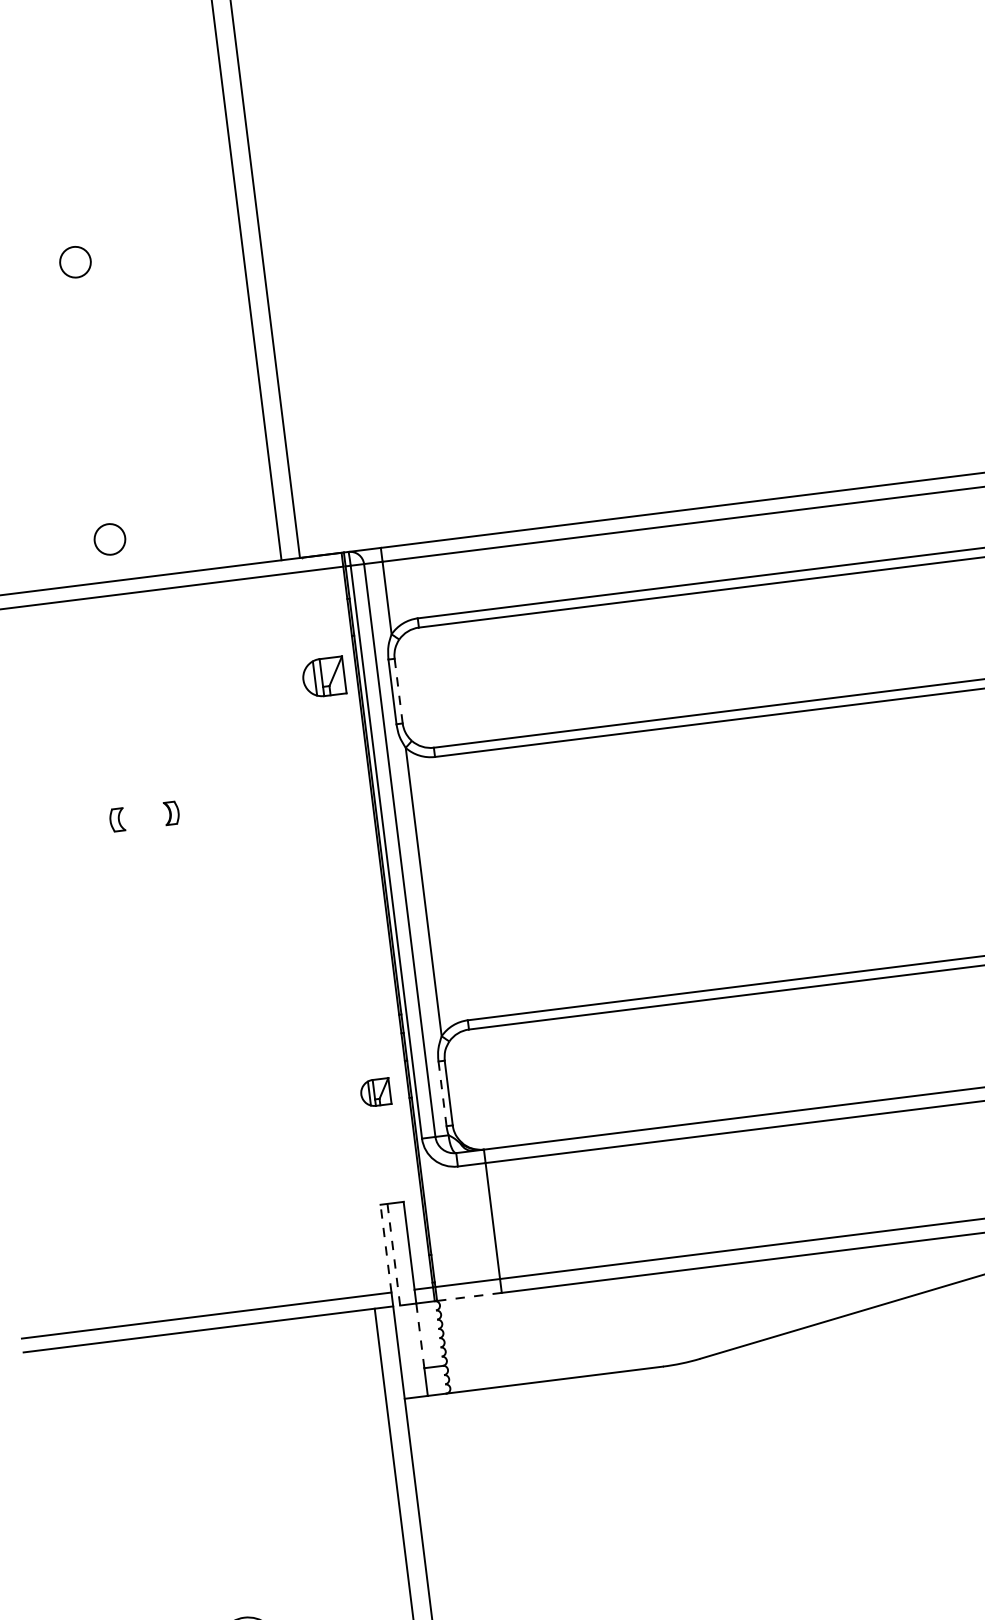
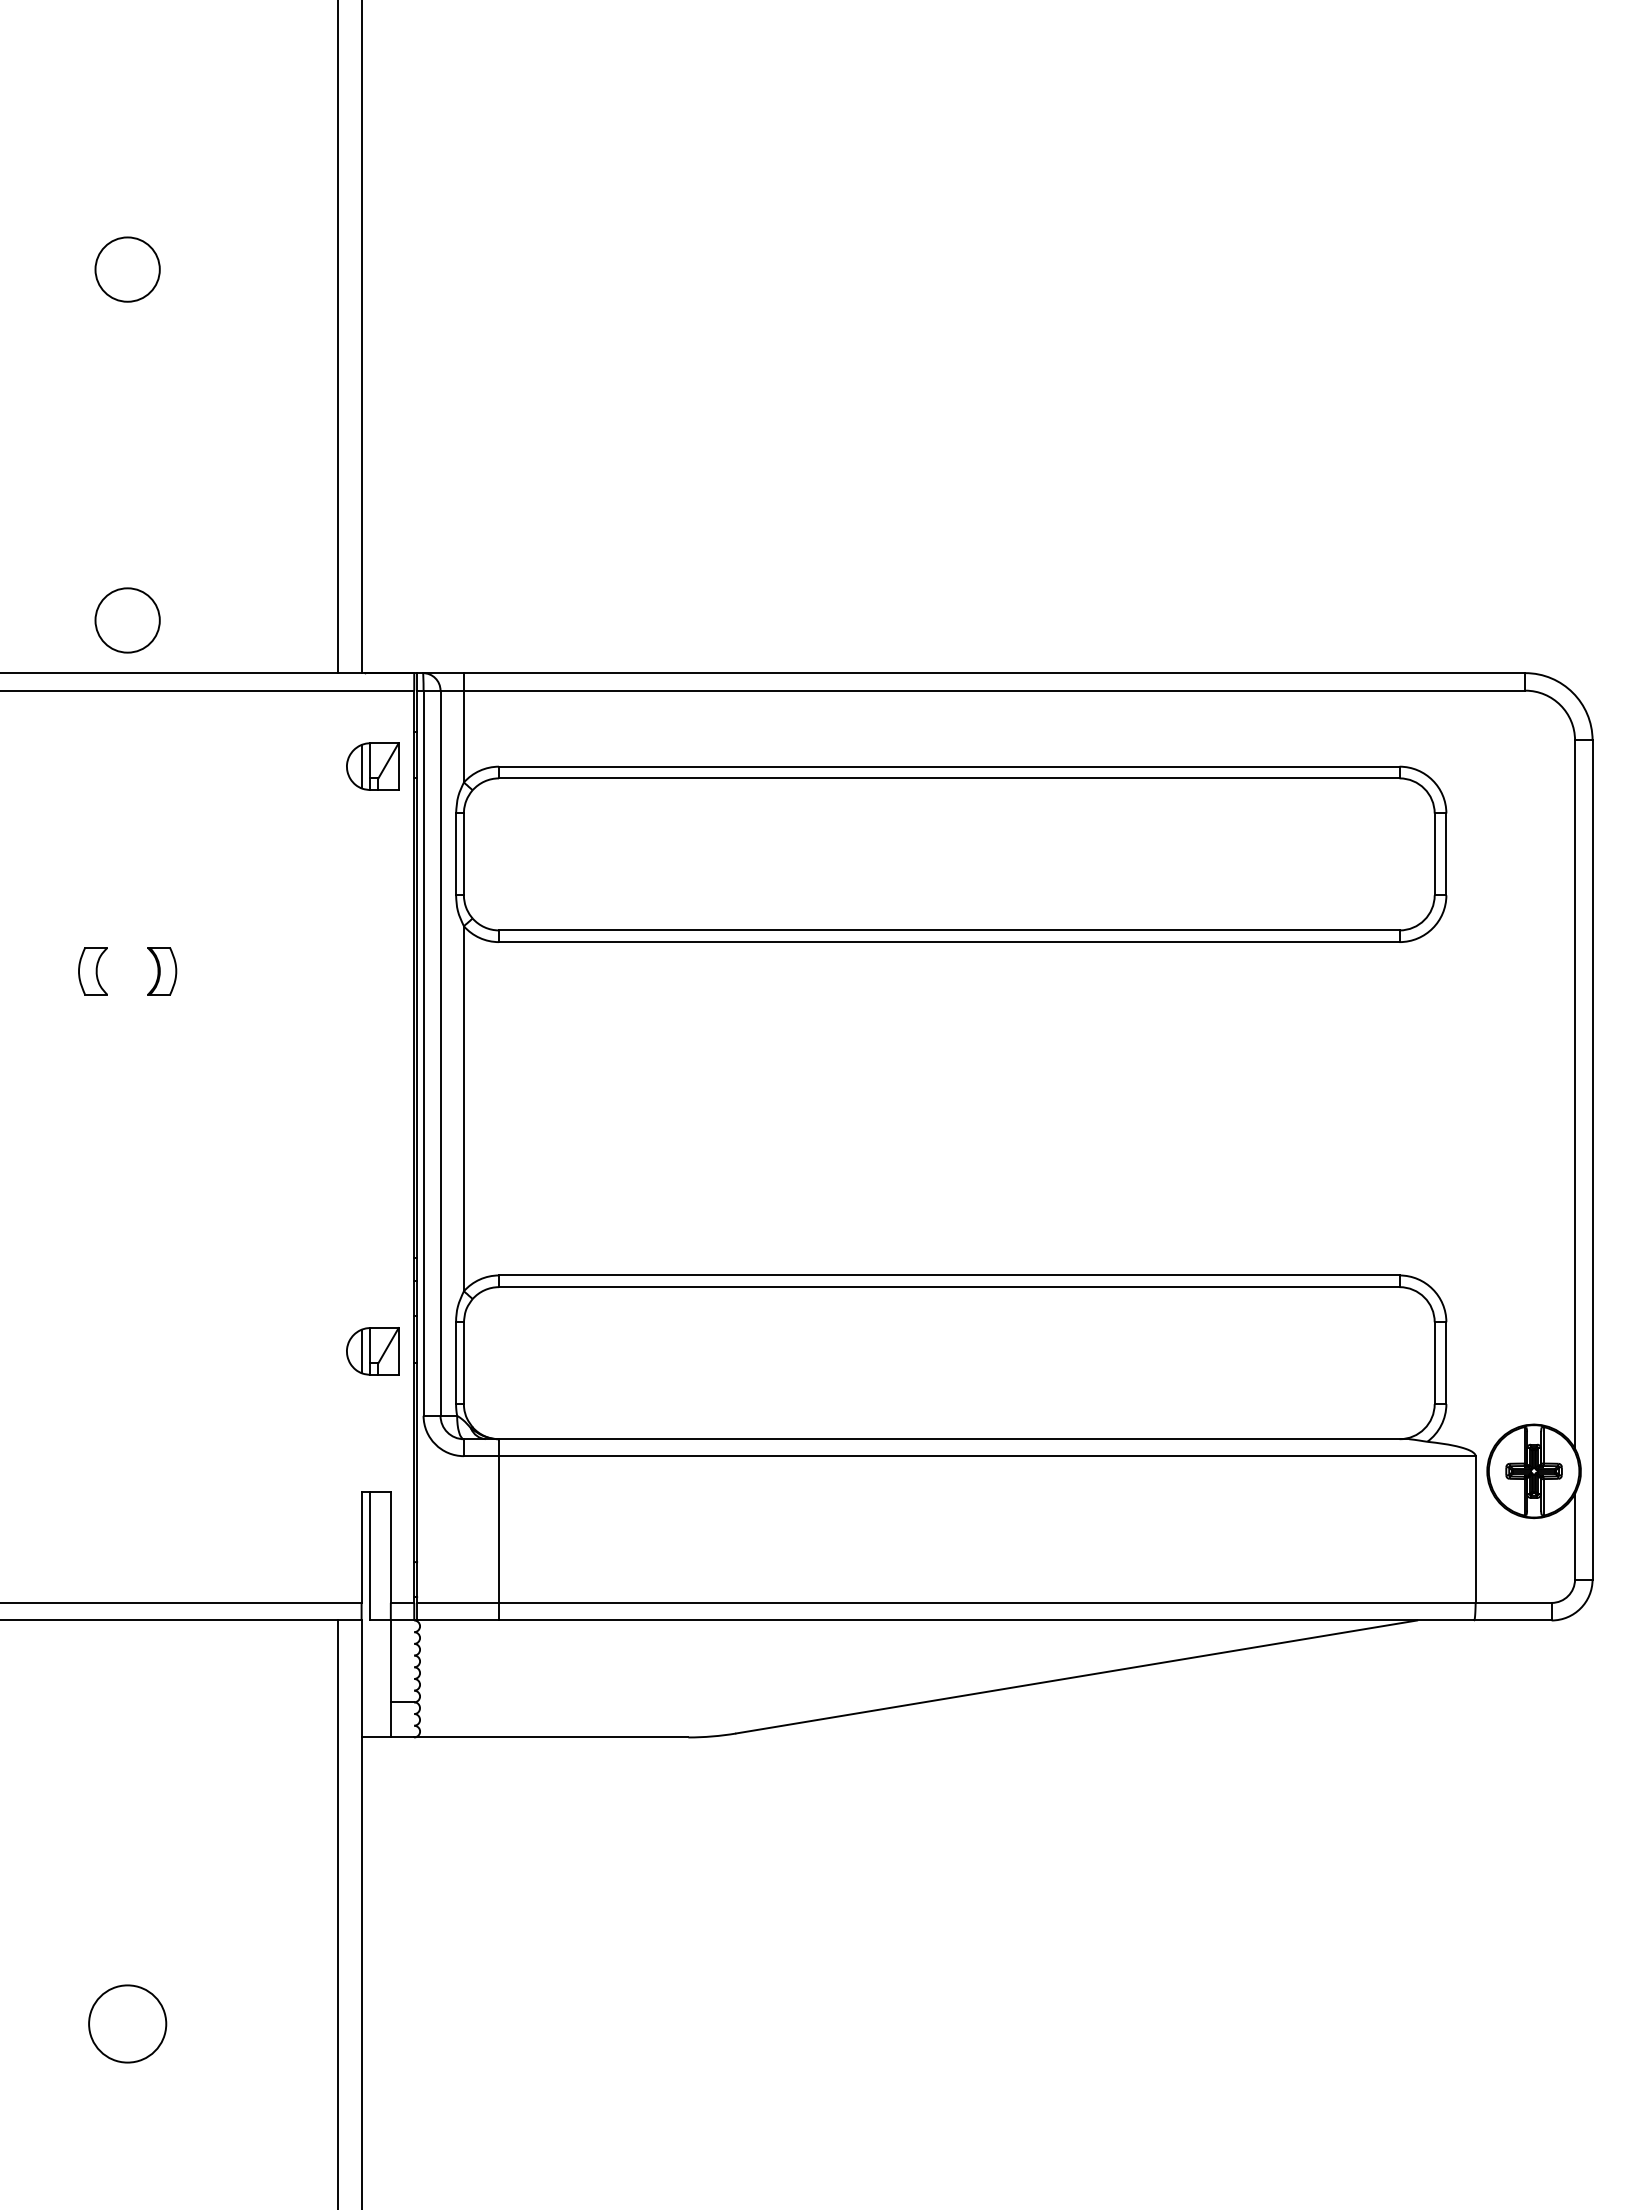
circle: (75, 262) -> (127, 269), size x1.67
circle: (109, 539) -> (127, 620), size x1.67
part: (323, 677) -> (372, 766), moved
line: (398, 691) -> (463, 854), dashed -> solid
part: (172, 813) -> (162, 971), size x1.67
part: (116, 820) -> (92, 971), size x1.67
part: (375, 1092) -> (372, 1351), size x1.43
line: (442, 1094) -> (456, 1363), dashed -> solid
line: (385, 1248) -> (361, 1547), dashed -> solid
line: (393, 1254) -> (370, 1556), dashed -> solid
line: (469, 1296) -> (458, 1620), dashed -> solid
line: (420, 1335) -> (390, 1661), dashed -> solid

